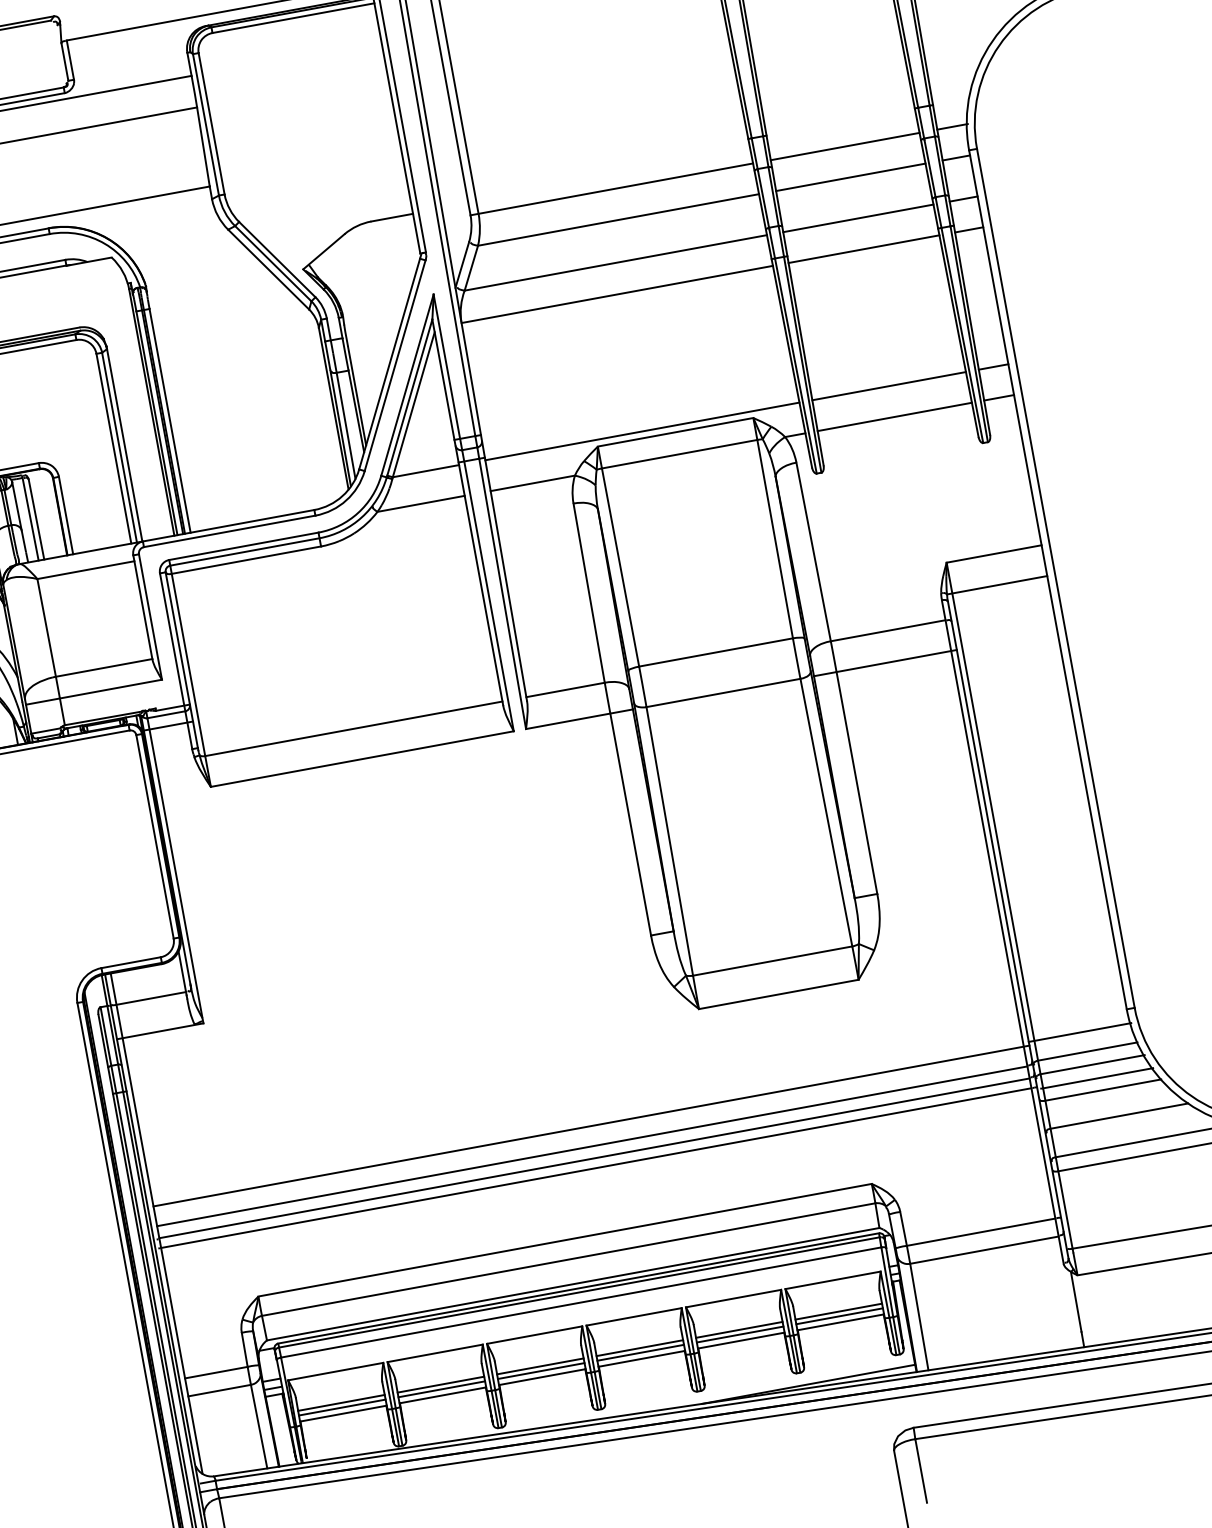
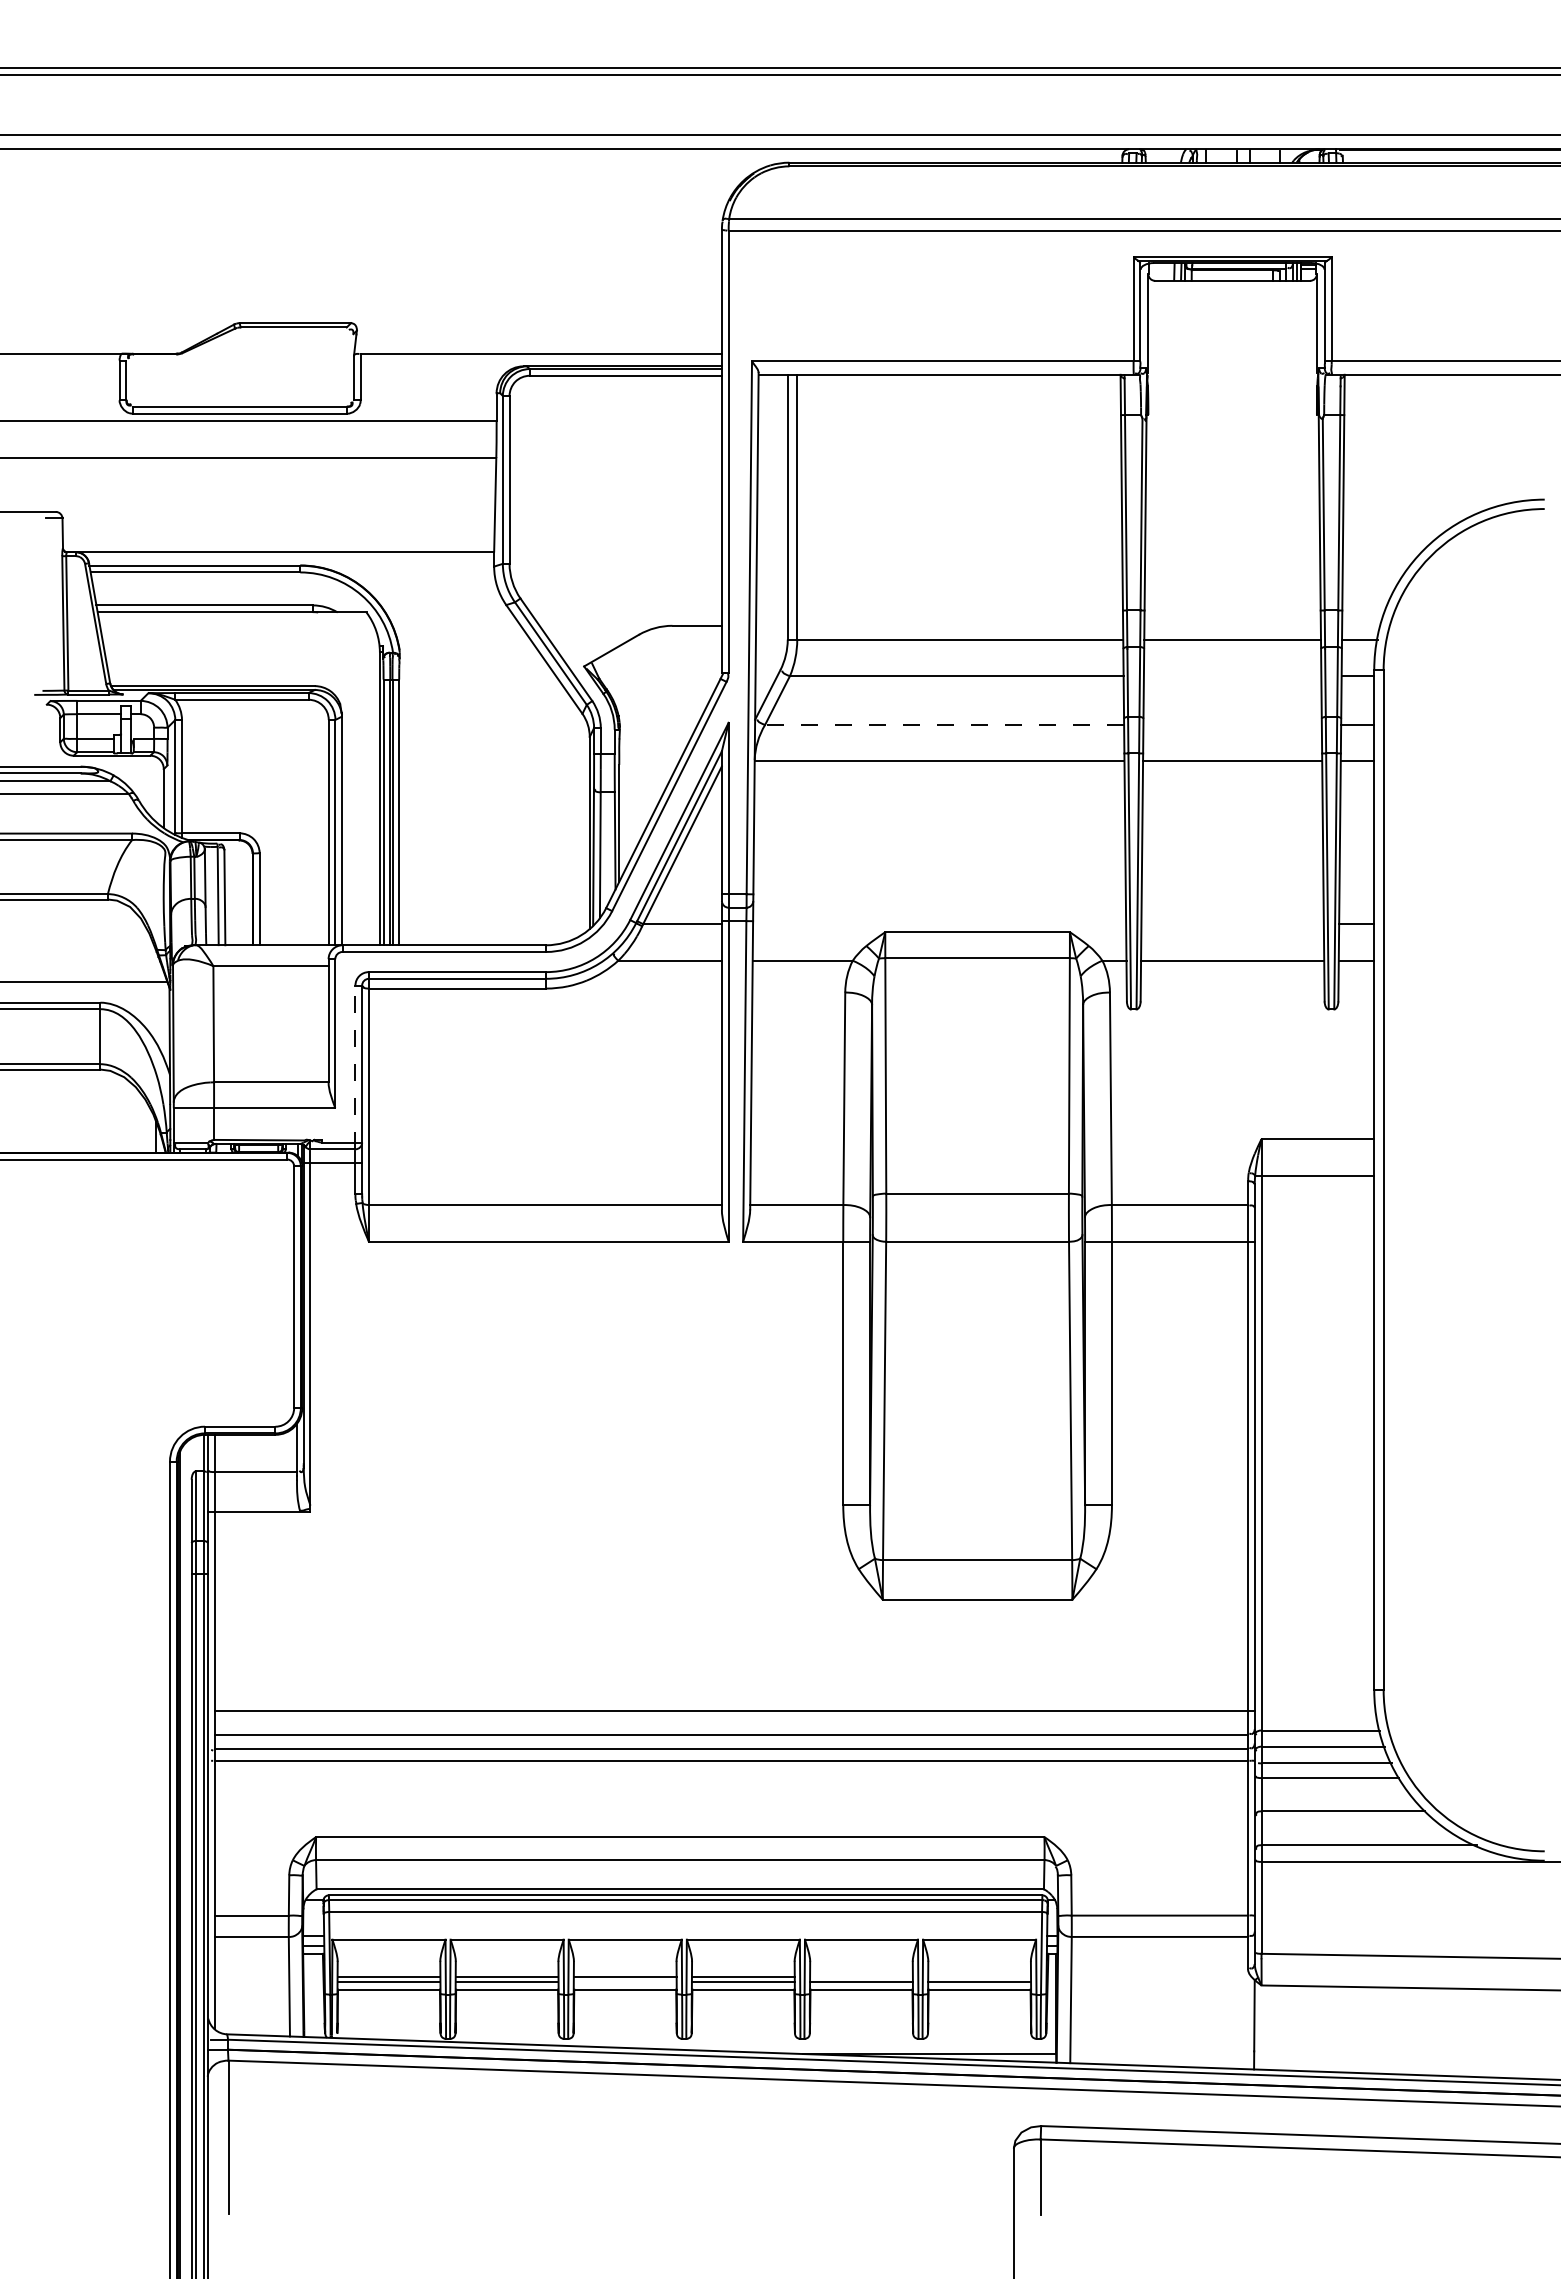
line: (850, 177) -> (1232, 676), removed
line: (858, 218) -> (1232, 724), removed
line: (615, 262) -> (944, 724), solid -> dashed
line: (889, 386) -> (1232, 924), removed
line: (642, 431) -> (939, 924), removed
line: (172, 642) -> (355, 1067), solid -> dashed
line: (1079, 1032) -> (1315, 1707), removed
line: (838, 1311) -> (979, 1976), removed
line: (739, 1329) -> (861, 1976), removed
line: (540, 1371) -> (624, 1982), removed

